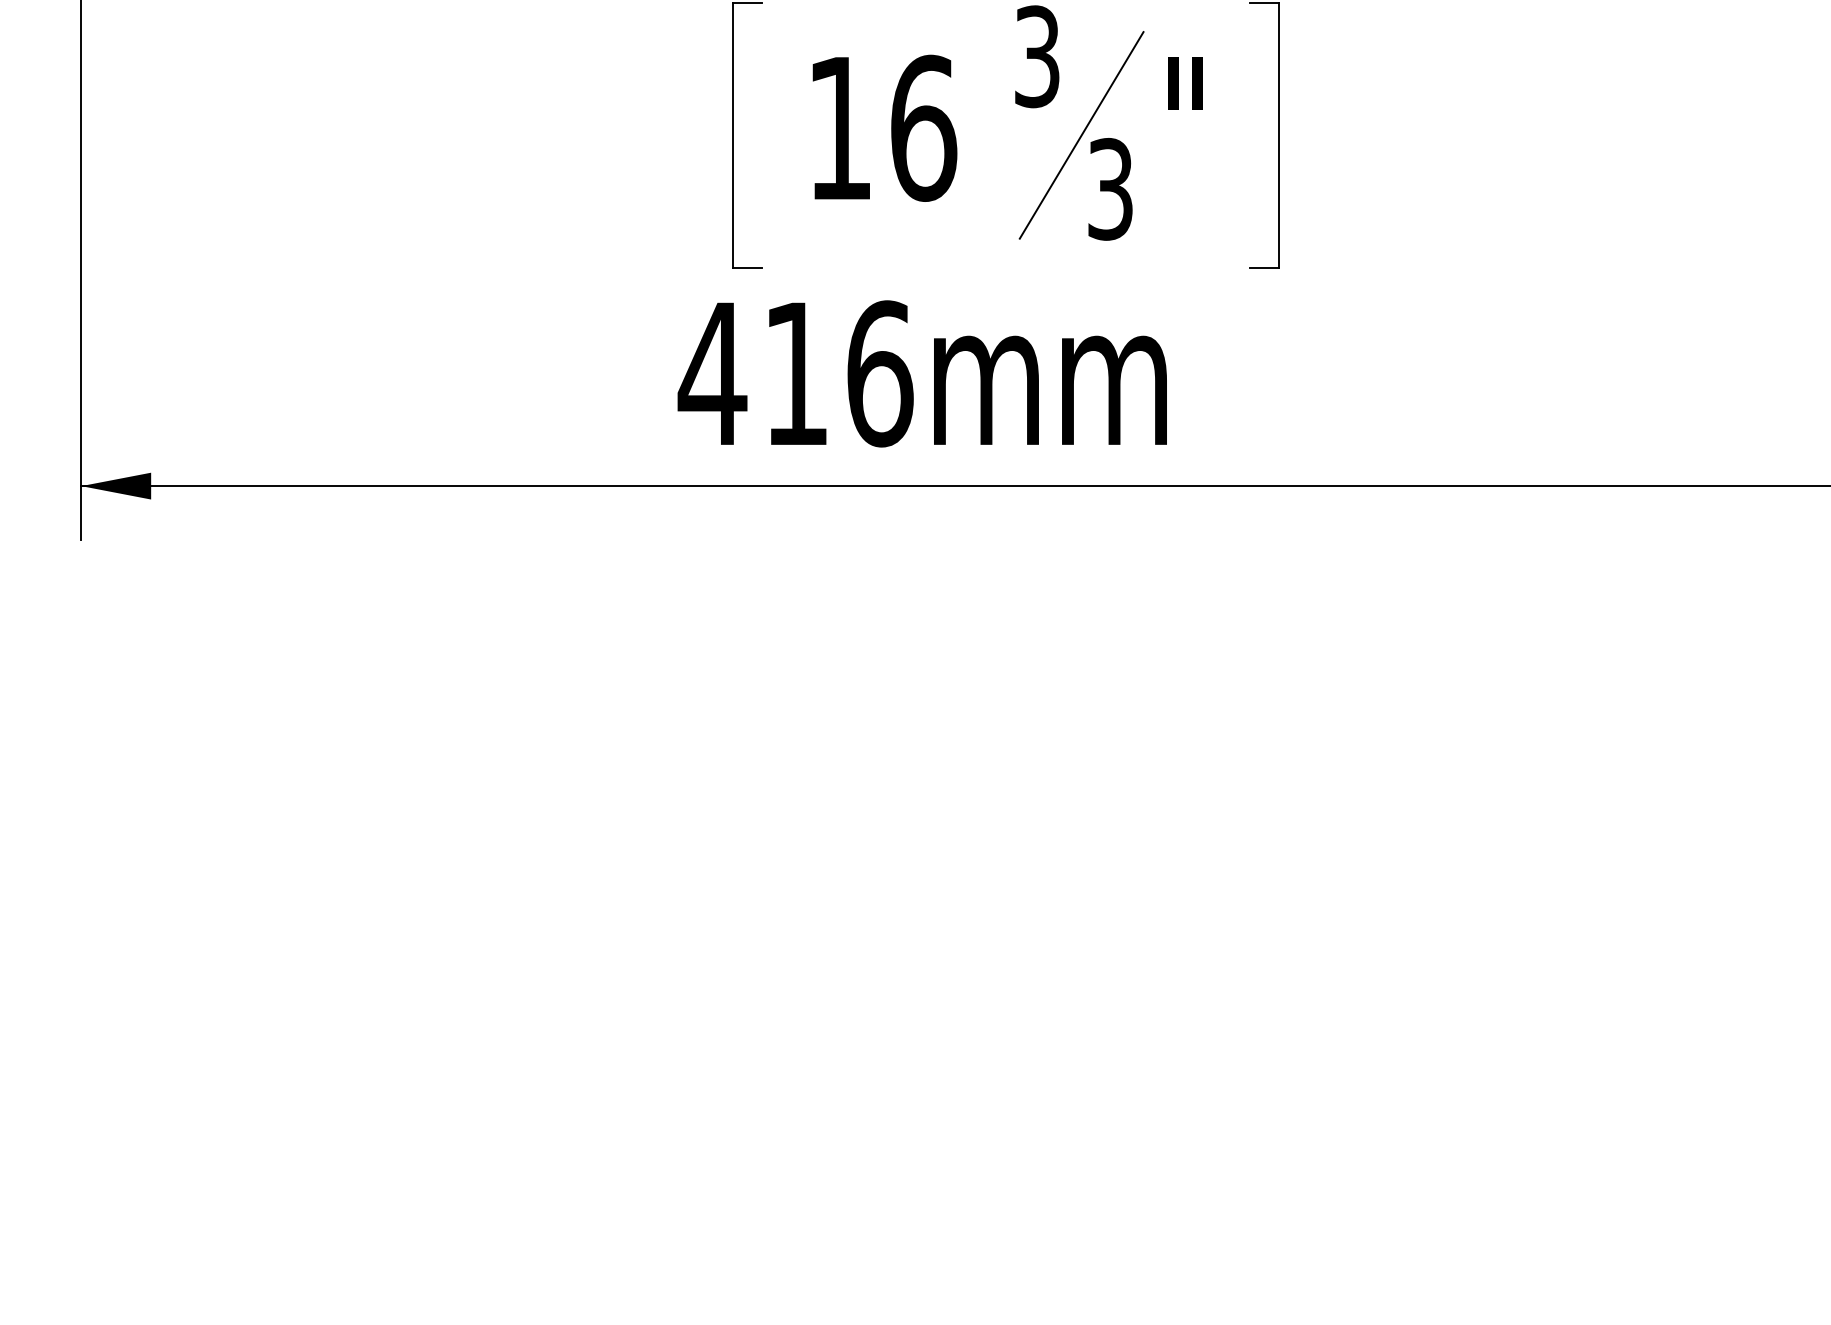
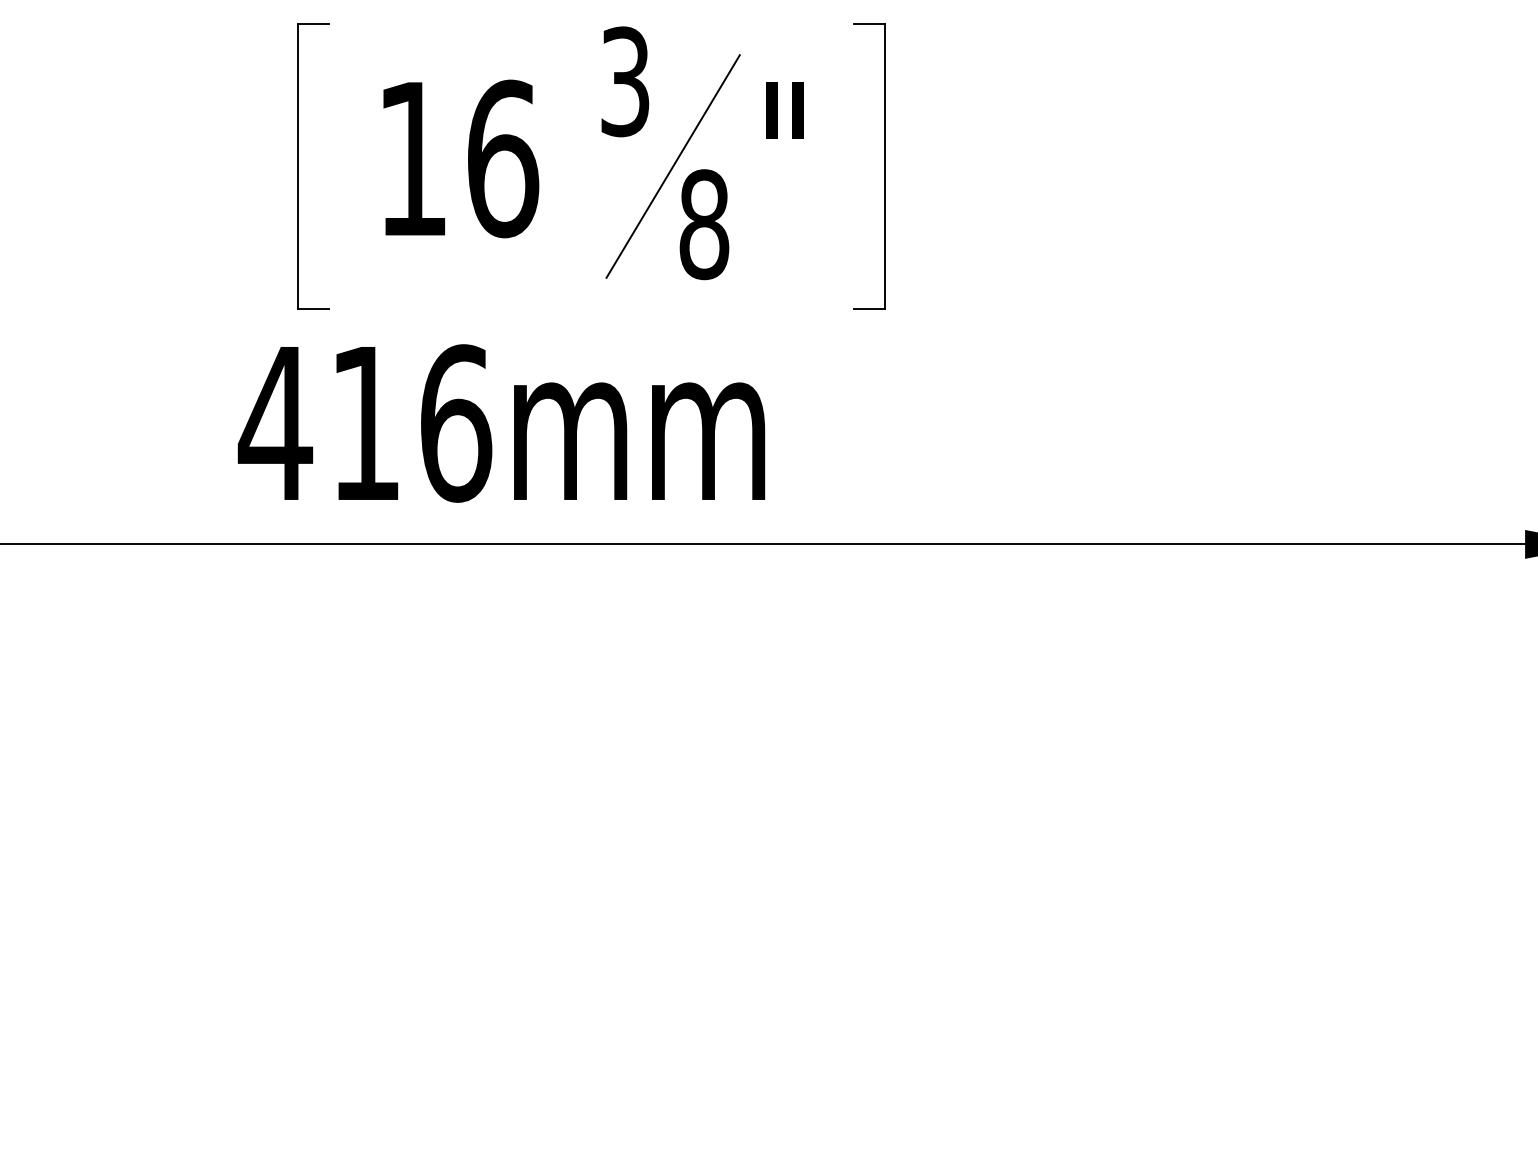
text: (1110, 189) -> (704, 224), 3 -> 8

